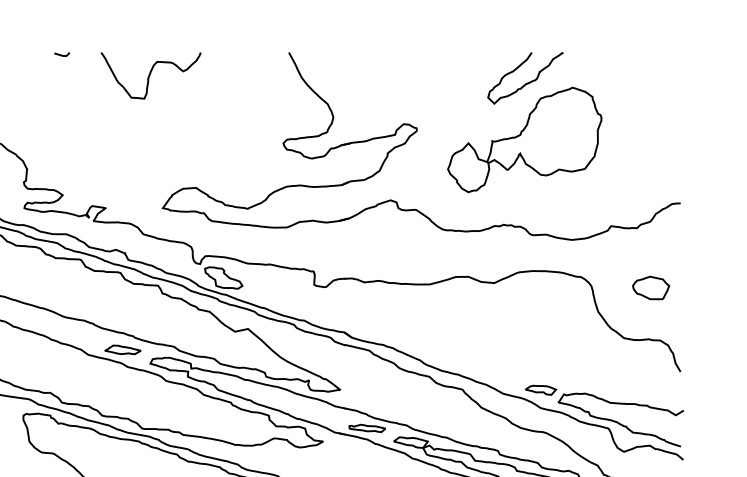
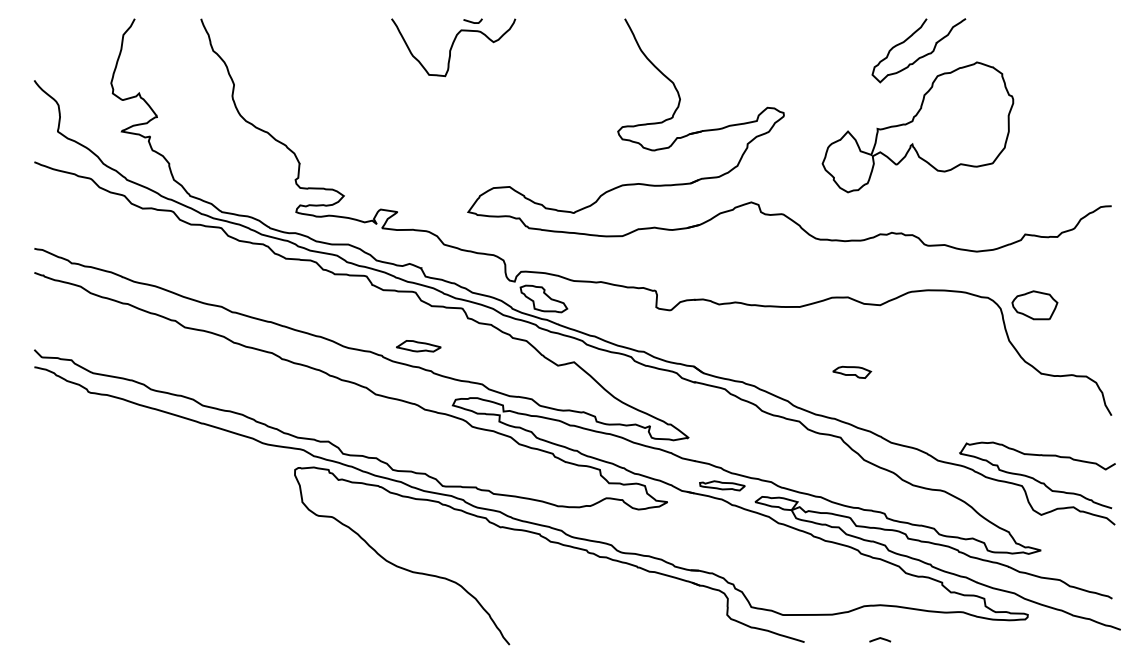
line: (61, 54) -> (472, 21), moved
part: (650, 288) -> (1034, 305), moved
part: (122, 350) -> (418, 346), moved
part: (541, 389) -> (852, 371), moved

